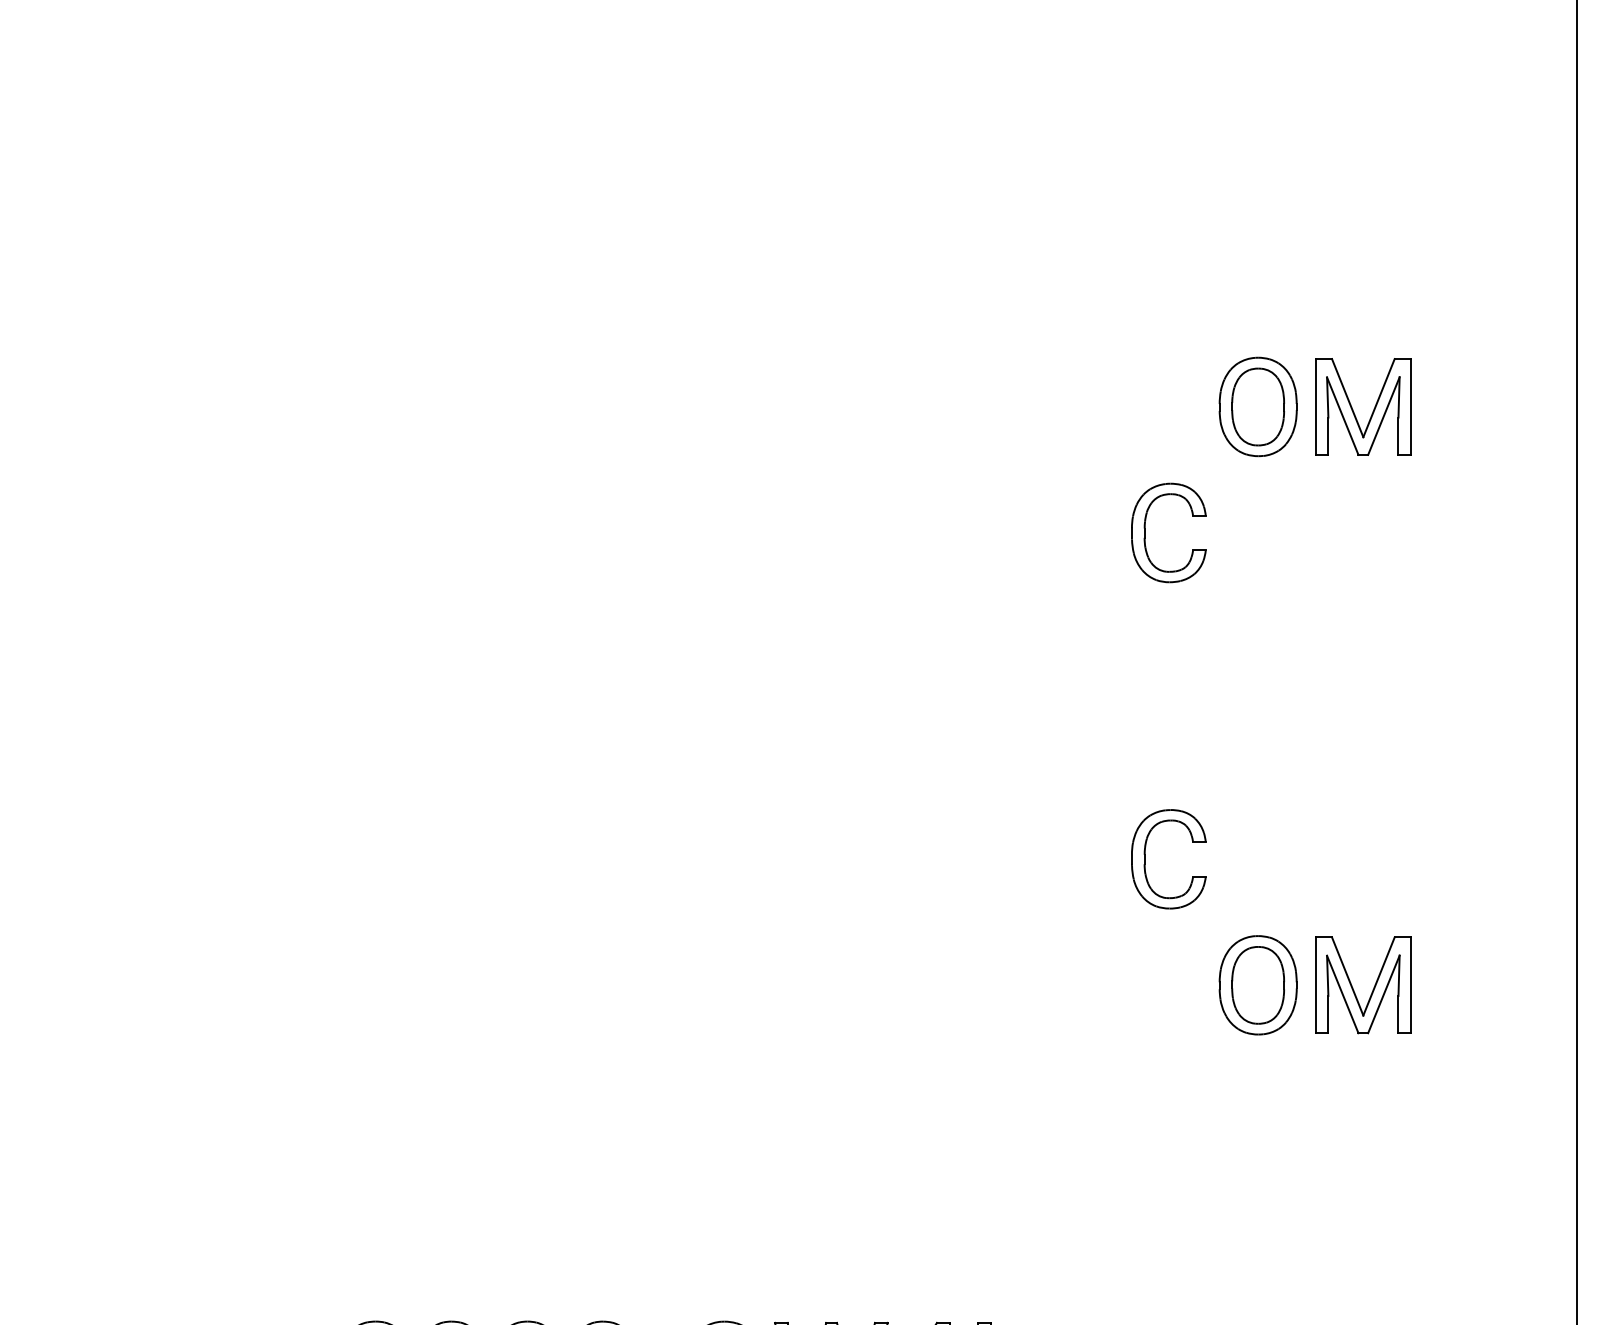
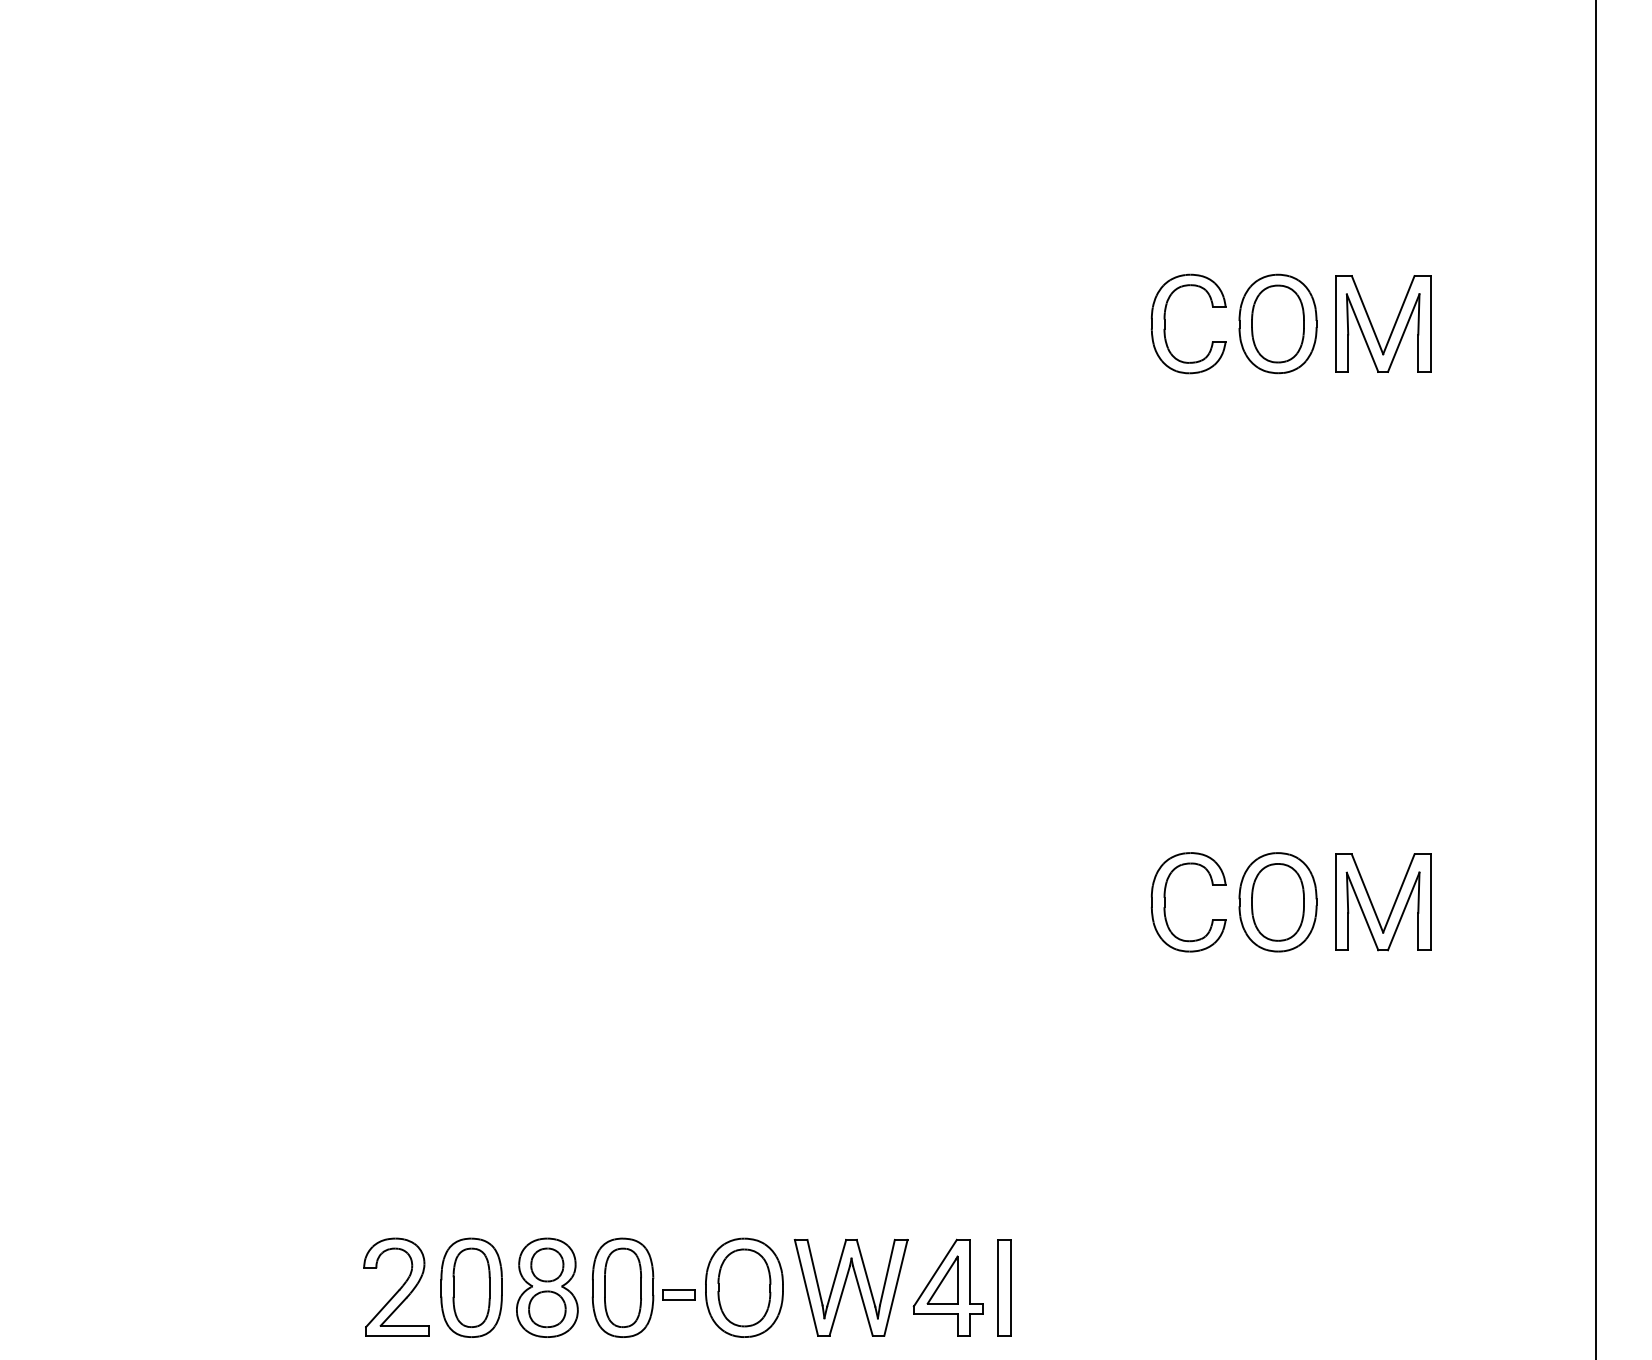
part: (1145, 532) -> (1165, 323), moved
part: (1145, 859) -> (1165, 902), moved

